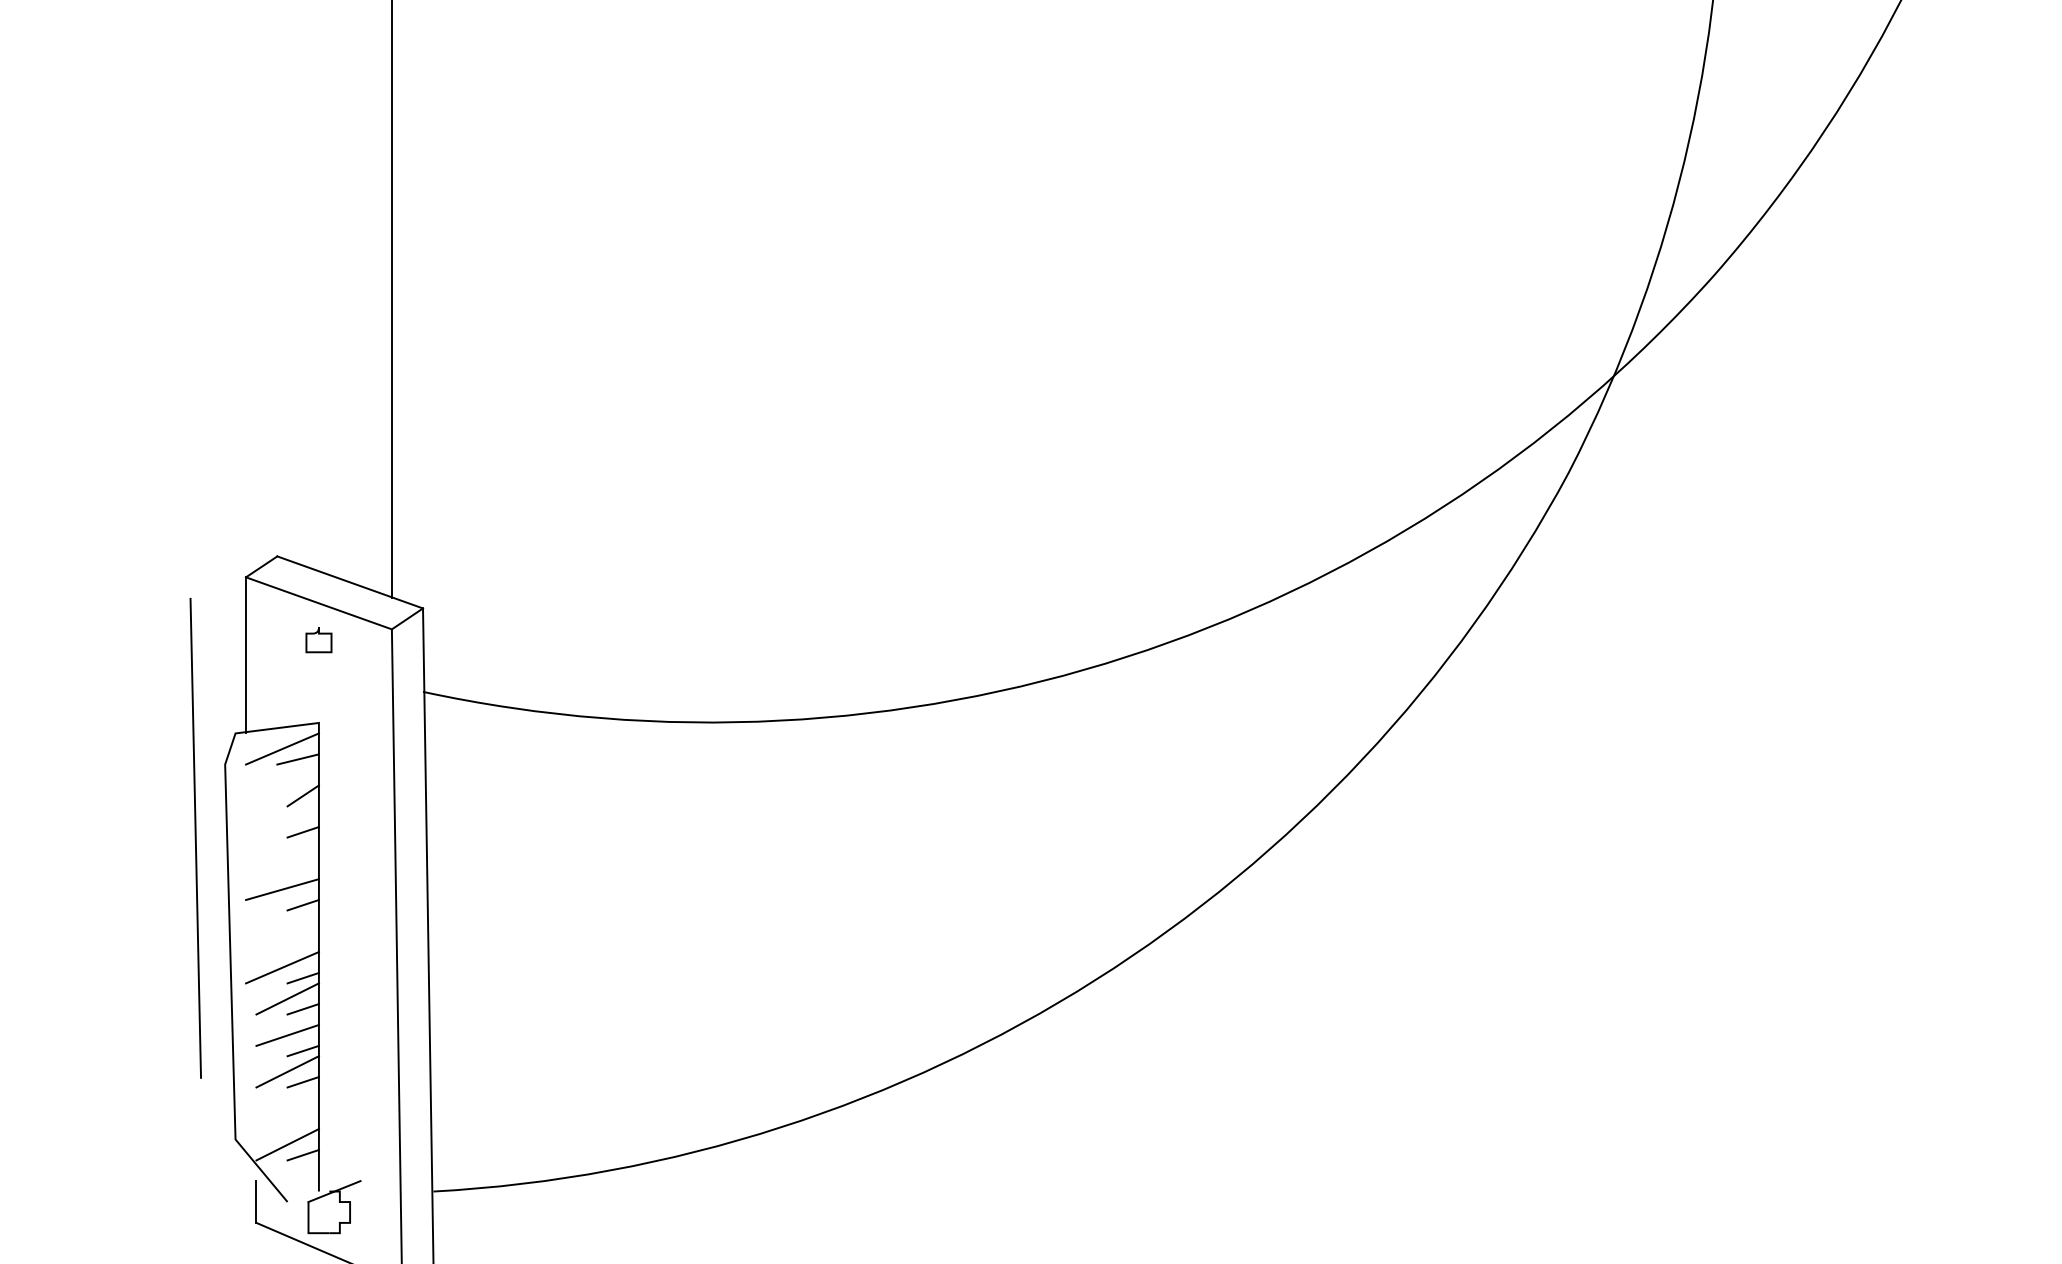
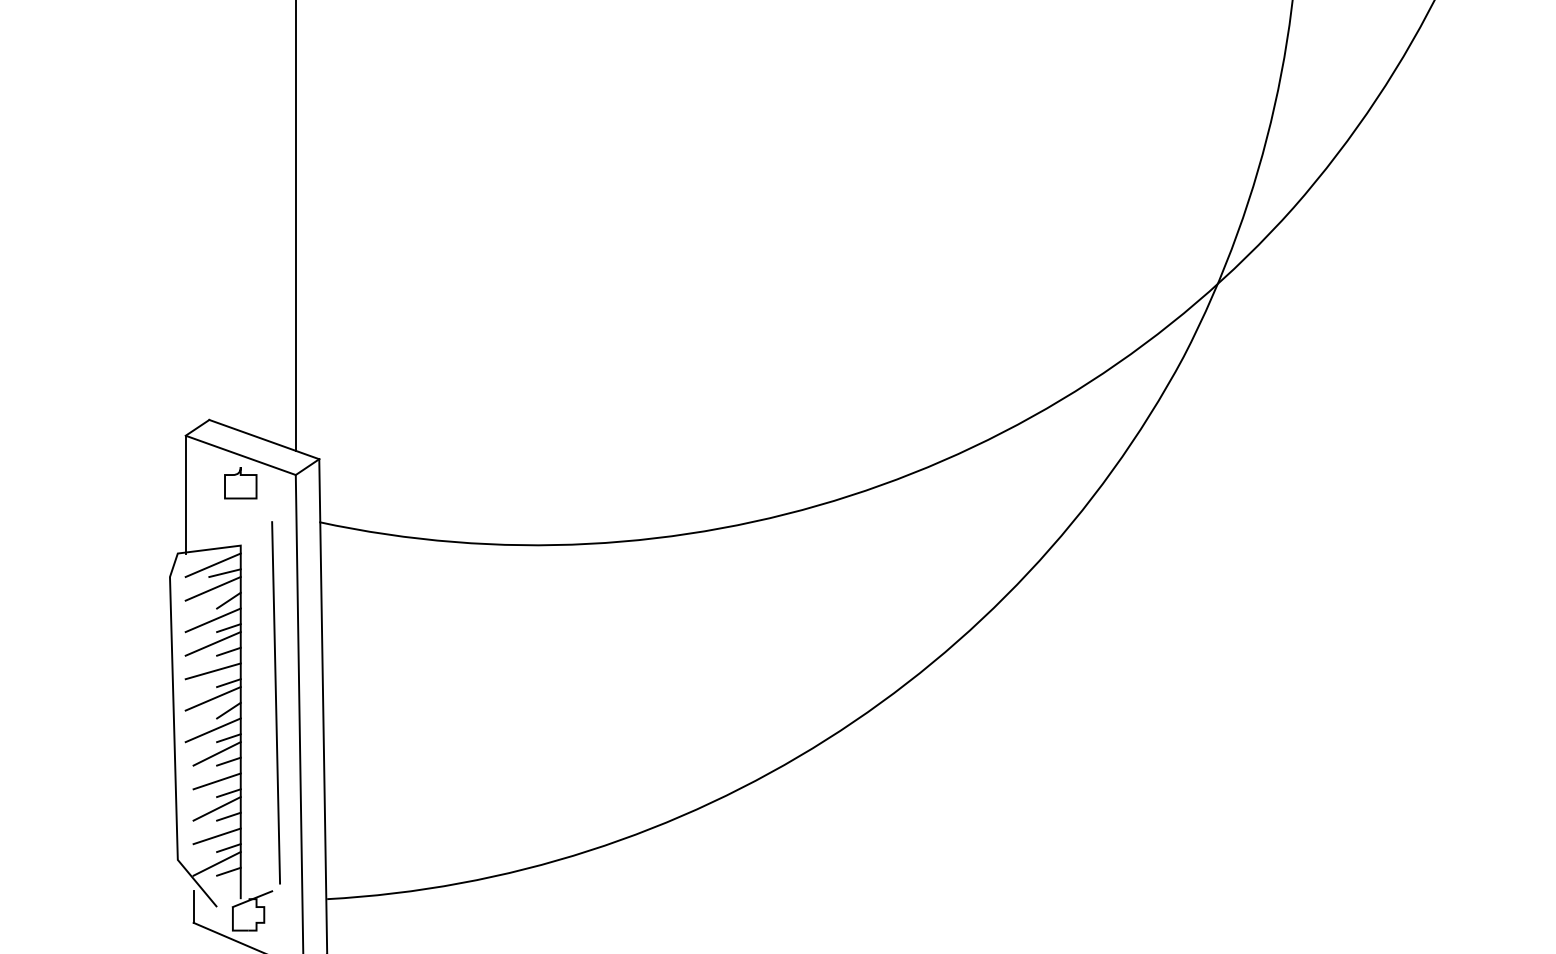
part: (318, 639) -> (240, 482), size x1.67
line: (282, 779) -> (213, 588), added
line: (282, 821) -> (213, 619), added
line: (195, 838) -> (275, 702), moved
line: (282, 852) -> (213, 643), added
line: (302, 863) -> (228, 651), added
line: (282, 925) -> (213, 698), added
line: (302, 941) -> (228, 710), added
line: (287, 1107) -> (217, 835), added
line: (302, 1123) -> (228, 847), added

